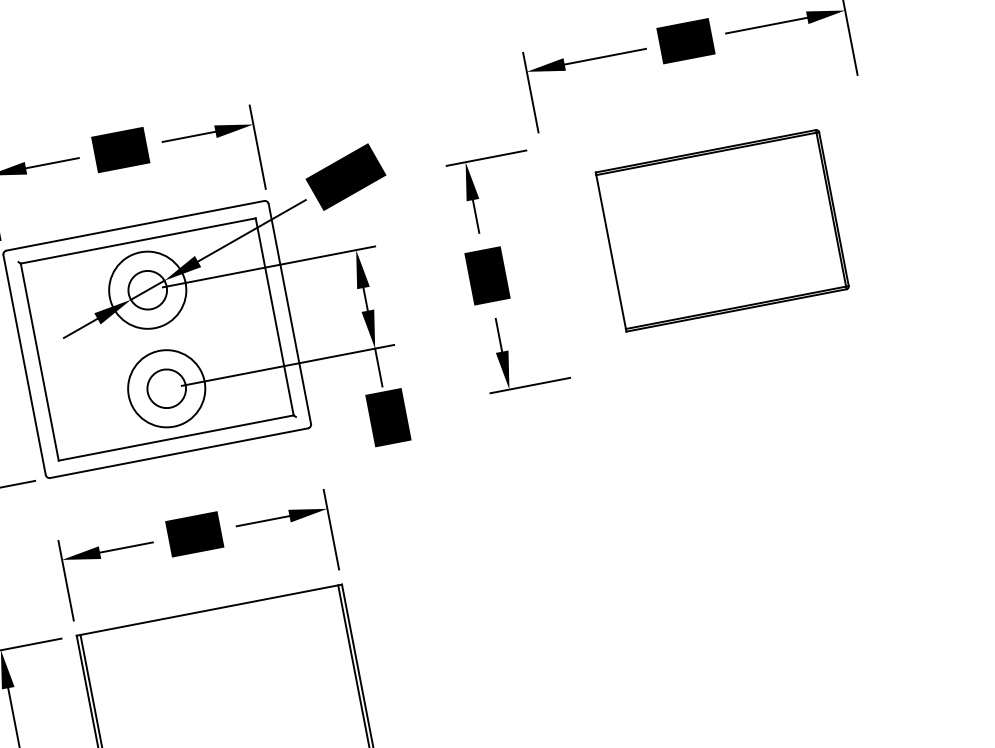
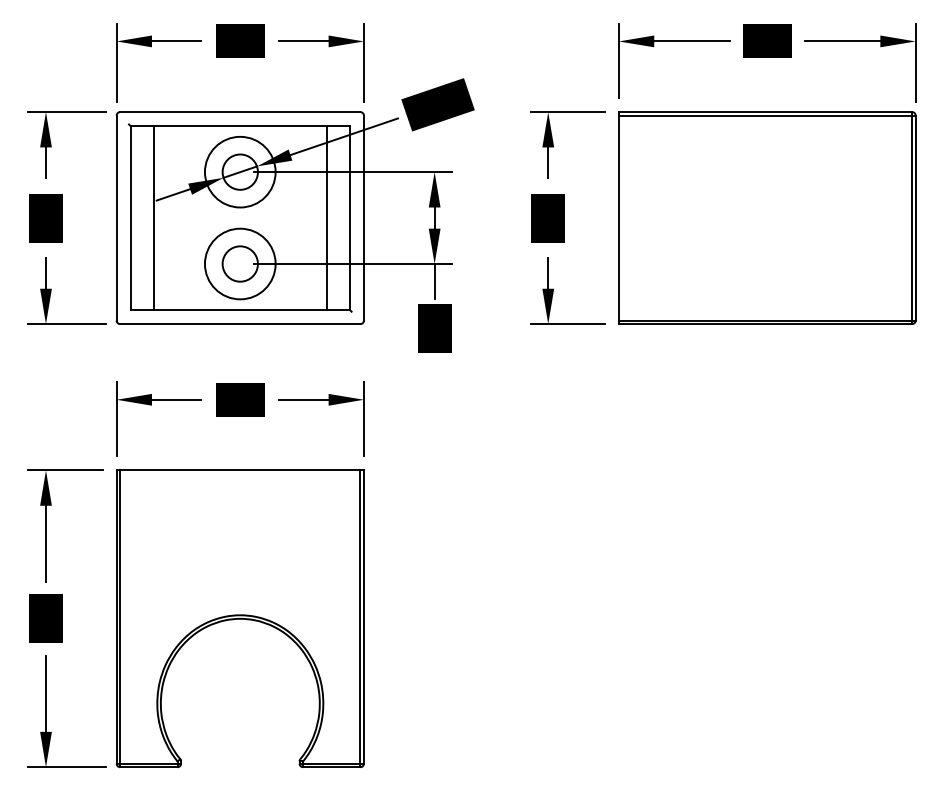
part: (722, 229) -> (767, 217), size x1.43
line: (249, 321) -> (326, 217), added
line: (64, 356) -> (153, 217), added

